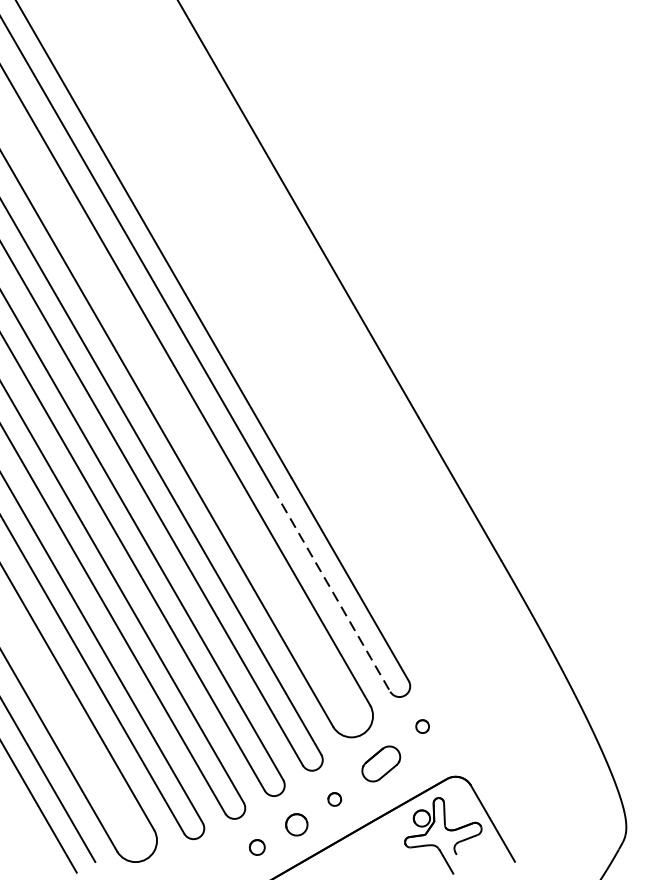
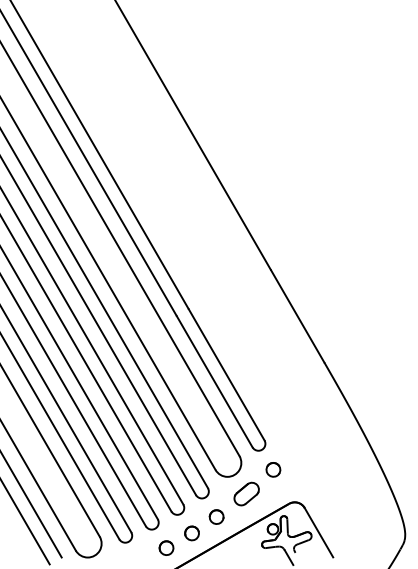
line: (331, 589) -> (214, 381), dashed -> solid
part: (422, 725) -> (273, 469), size x1.67
part: (334, 798) -> (216, 516), size x1.67
part: (257, 846) -> (166, 547), size x1.43

